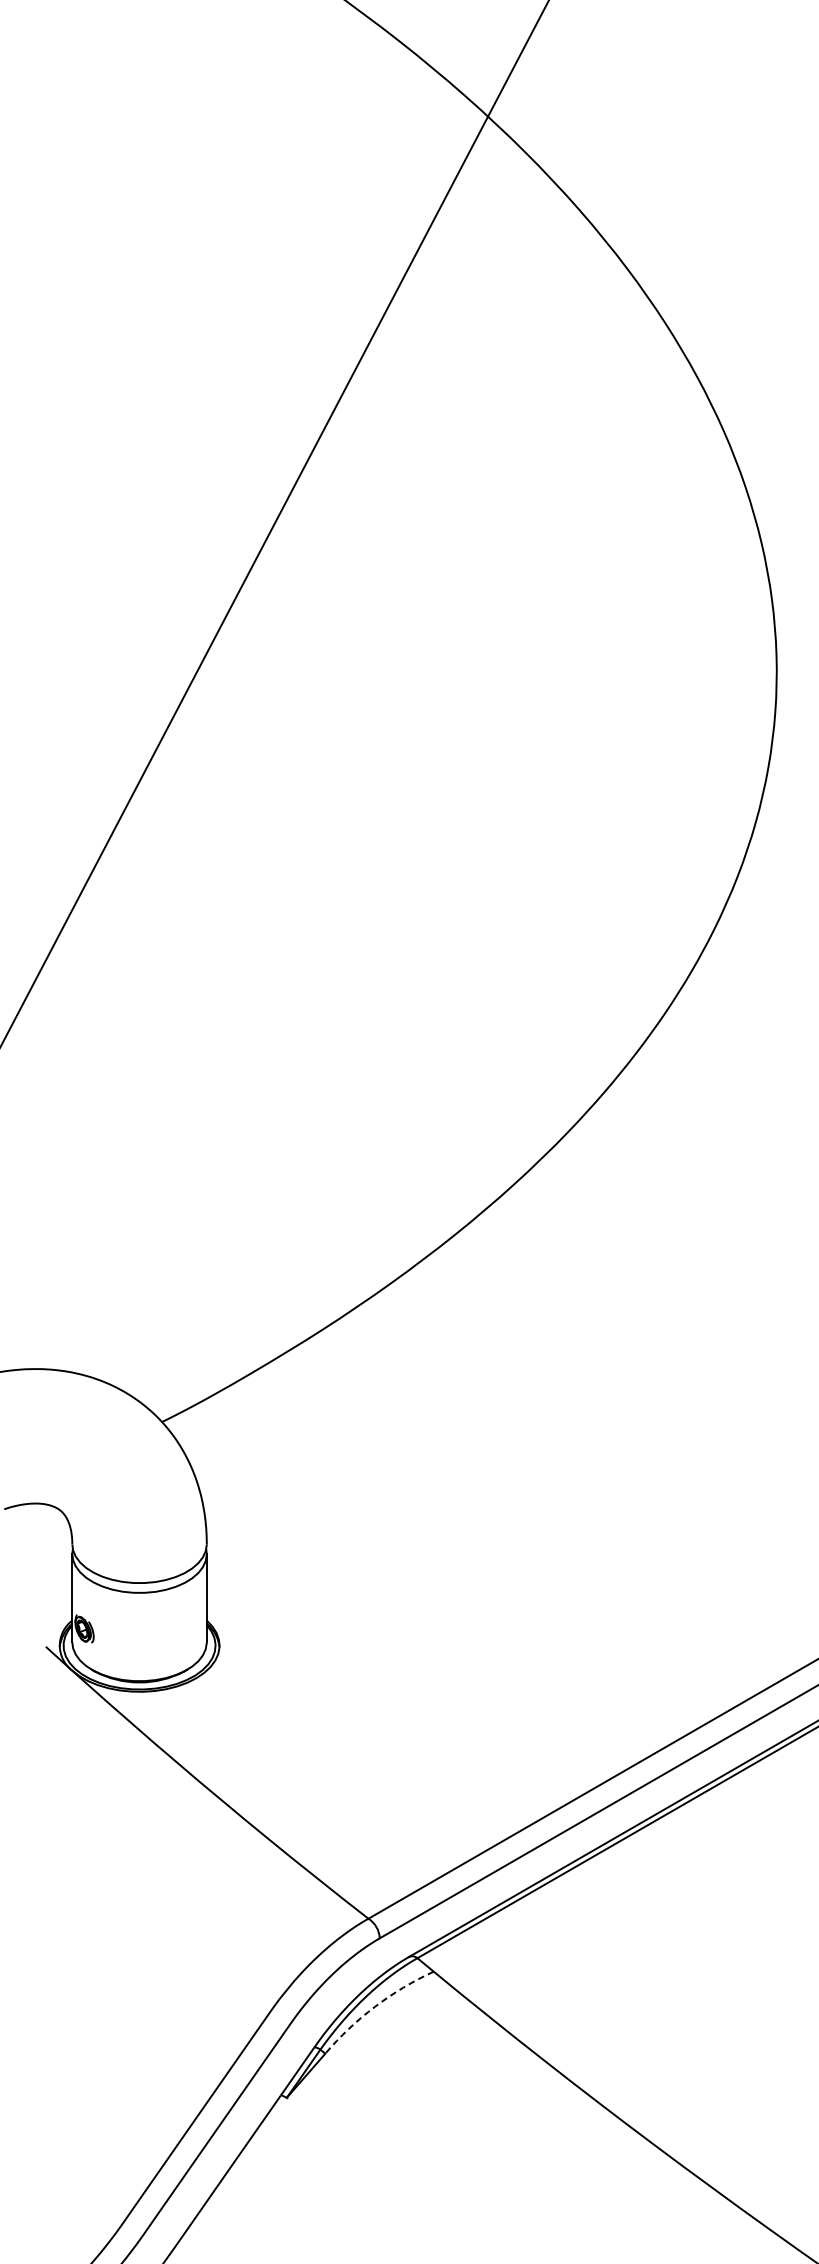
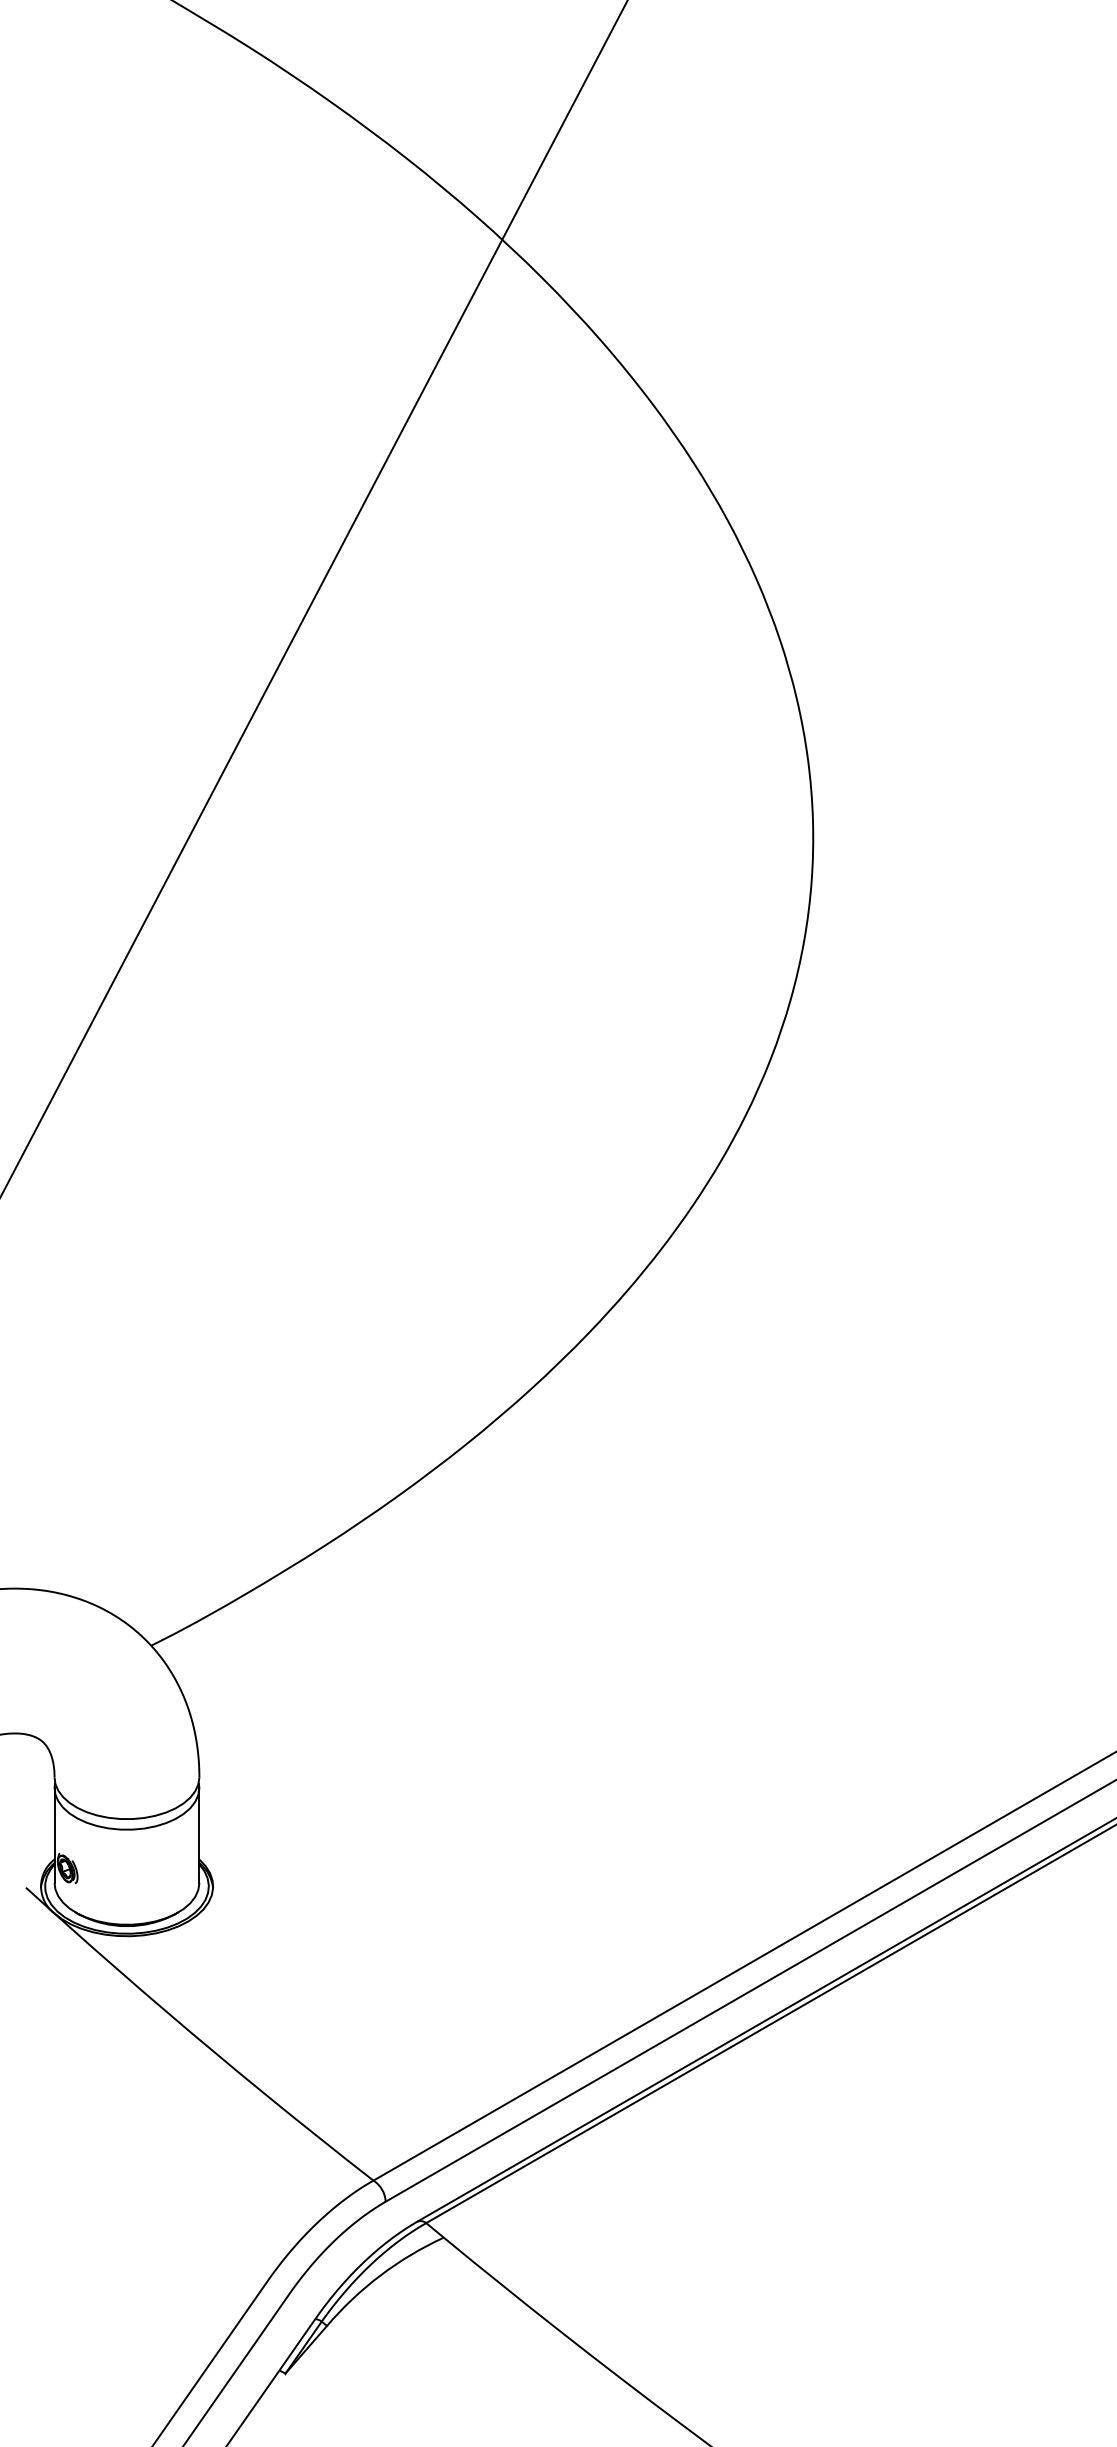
arc: (374, 2006) -> (380, 2275), dashed -> solid

